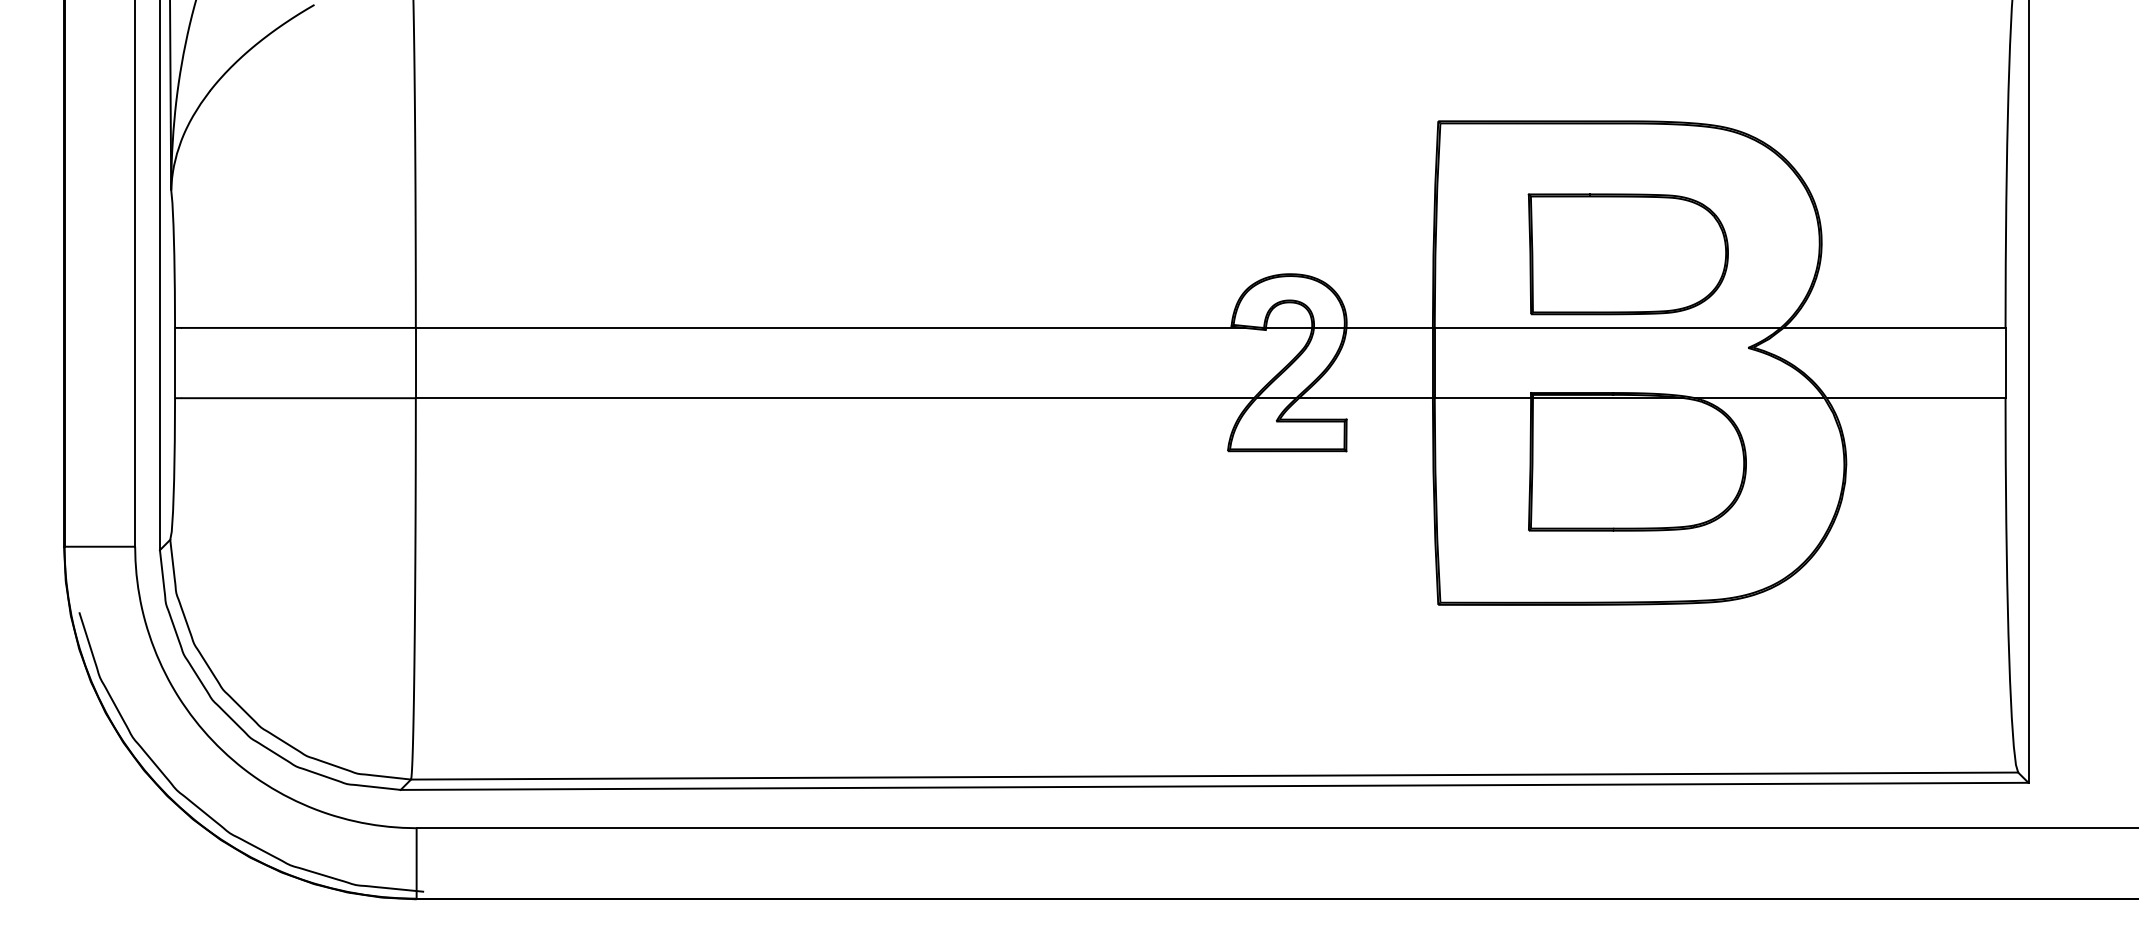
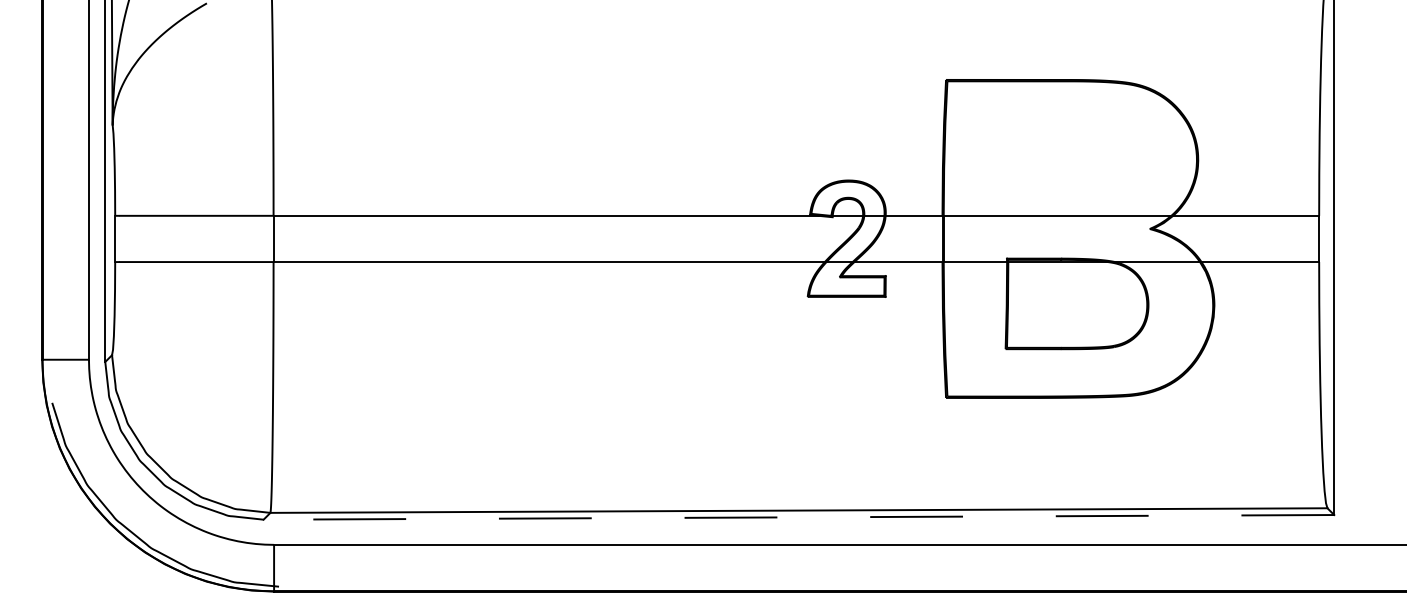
part: (1627, 254) -> (1070, 167), removed
line: (1213, 786) -> (798, 517), solid -> dashed

